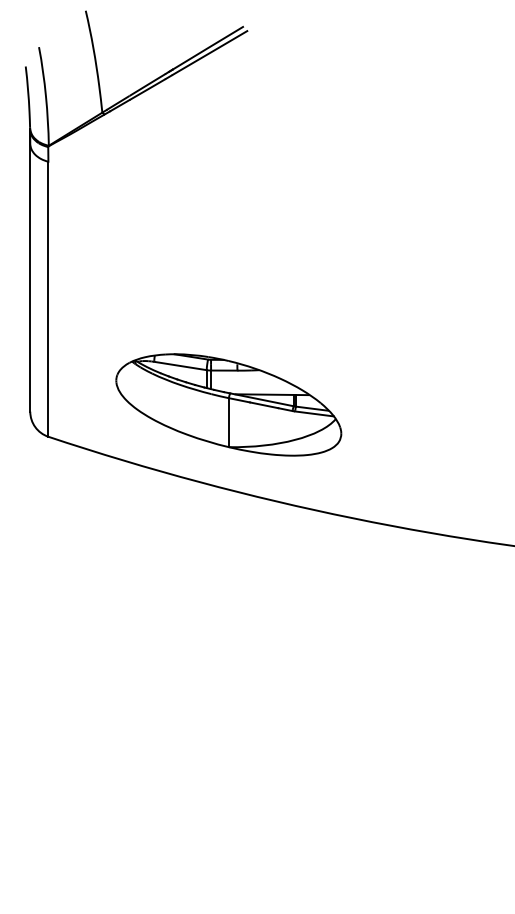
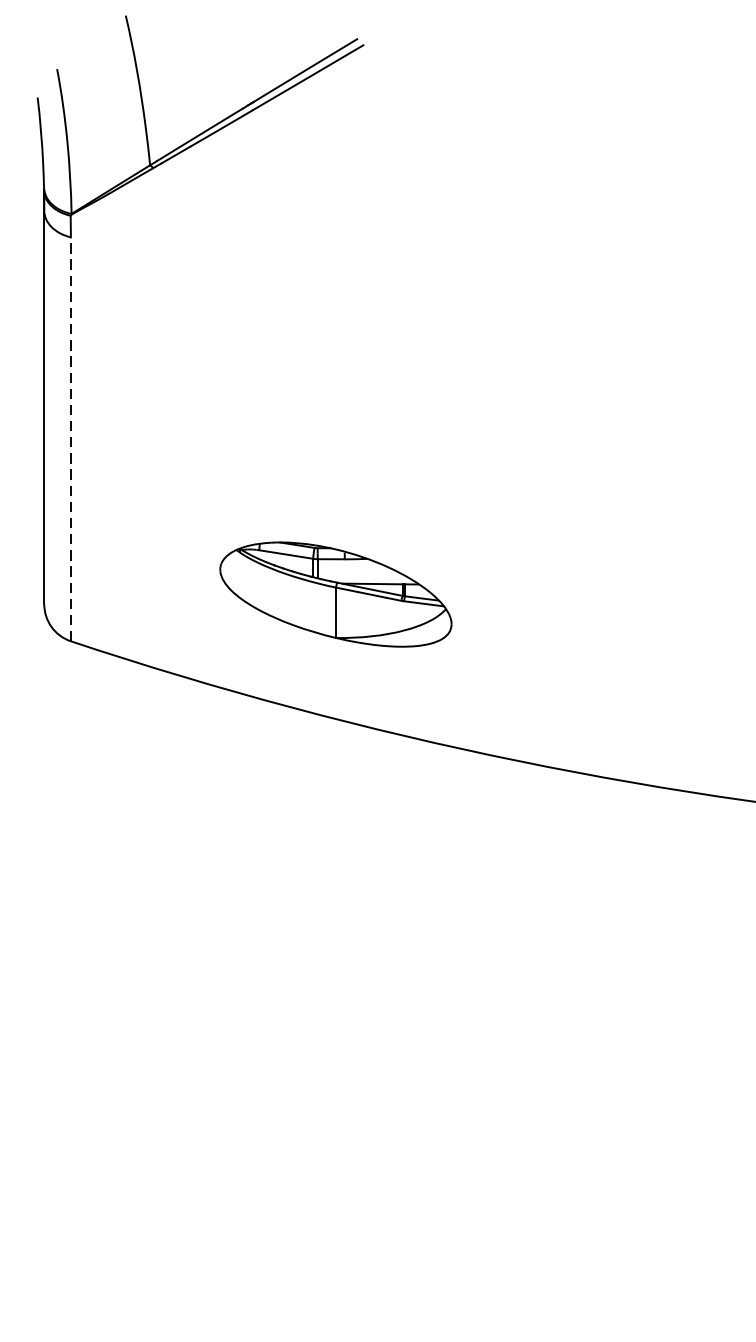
line: (48, 299) -> (71, 439), solid -> dashed
part: (228, 404) -> (335, 593), size x0.7

